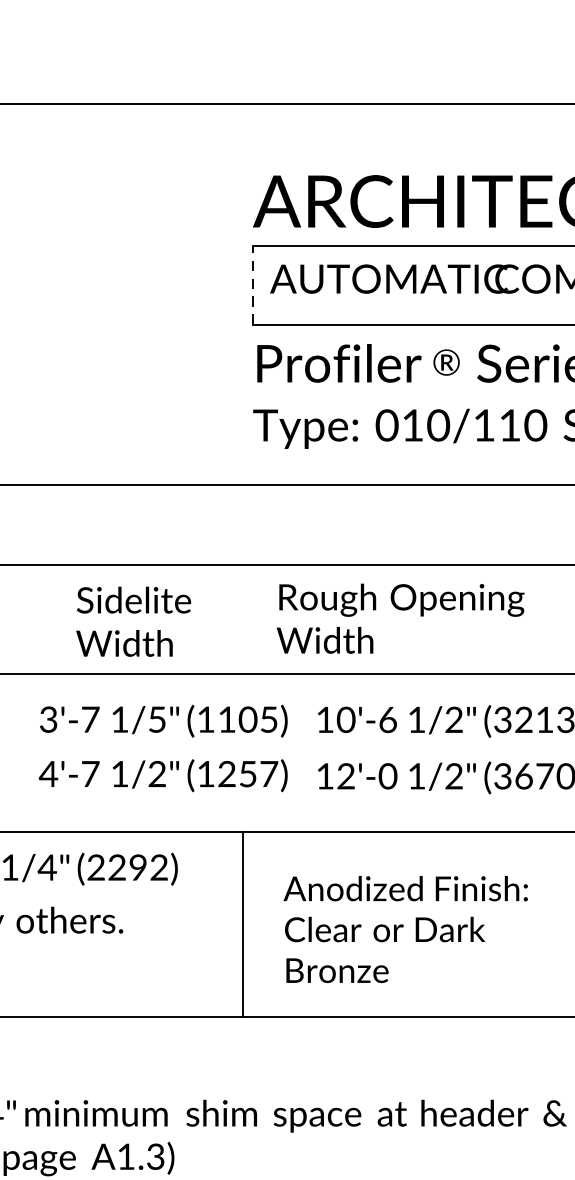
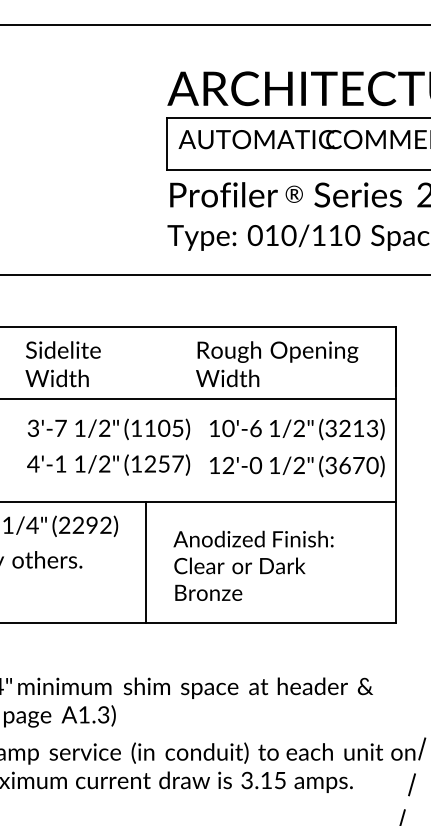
line: (253, 285) -> (167, 143), dashed -> solid
text: (401, 619) -> (277, 364), moved
text: (132, 622) -> (62, 364), moved
text: (157, 718) -> (104, 427), 1/5" -> 1/2"
text: (89, 773) -> (60, 463), 4'-7 -> 4'-1
line: (244, 924) -> (146, 562), moved
text: (405, 928) -> (253, 565), moved

